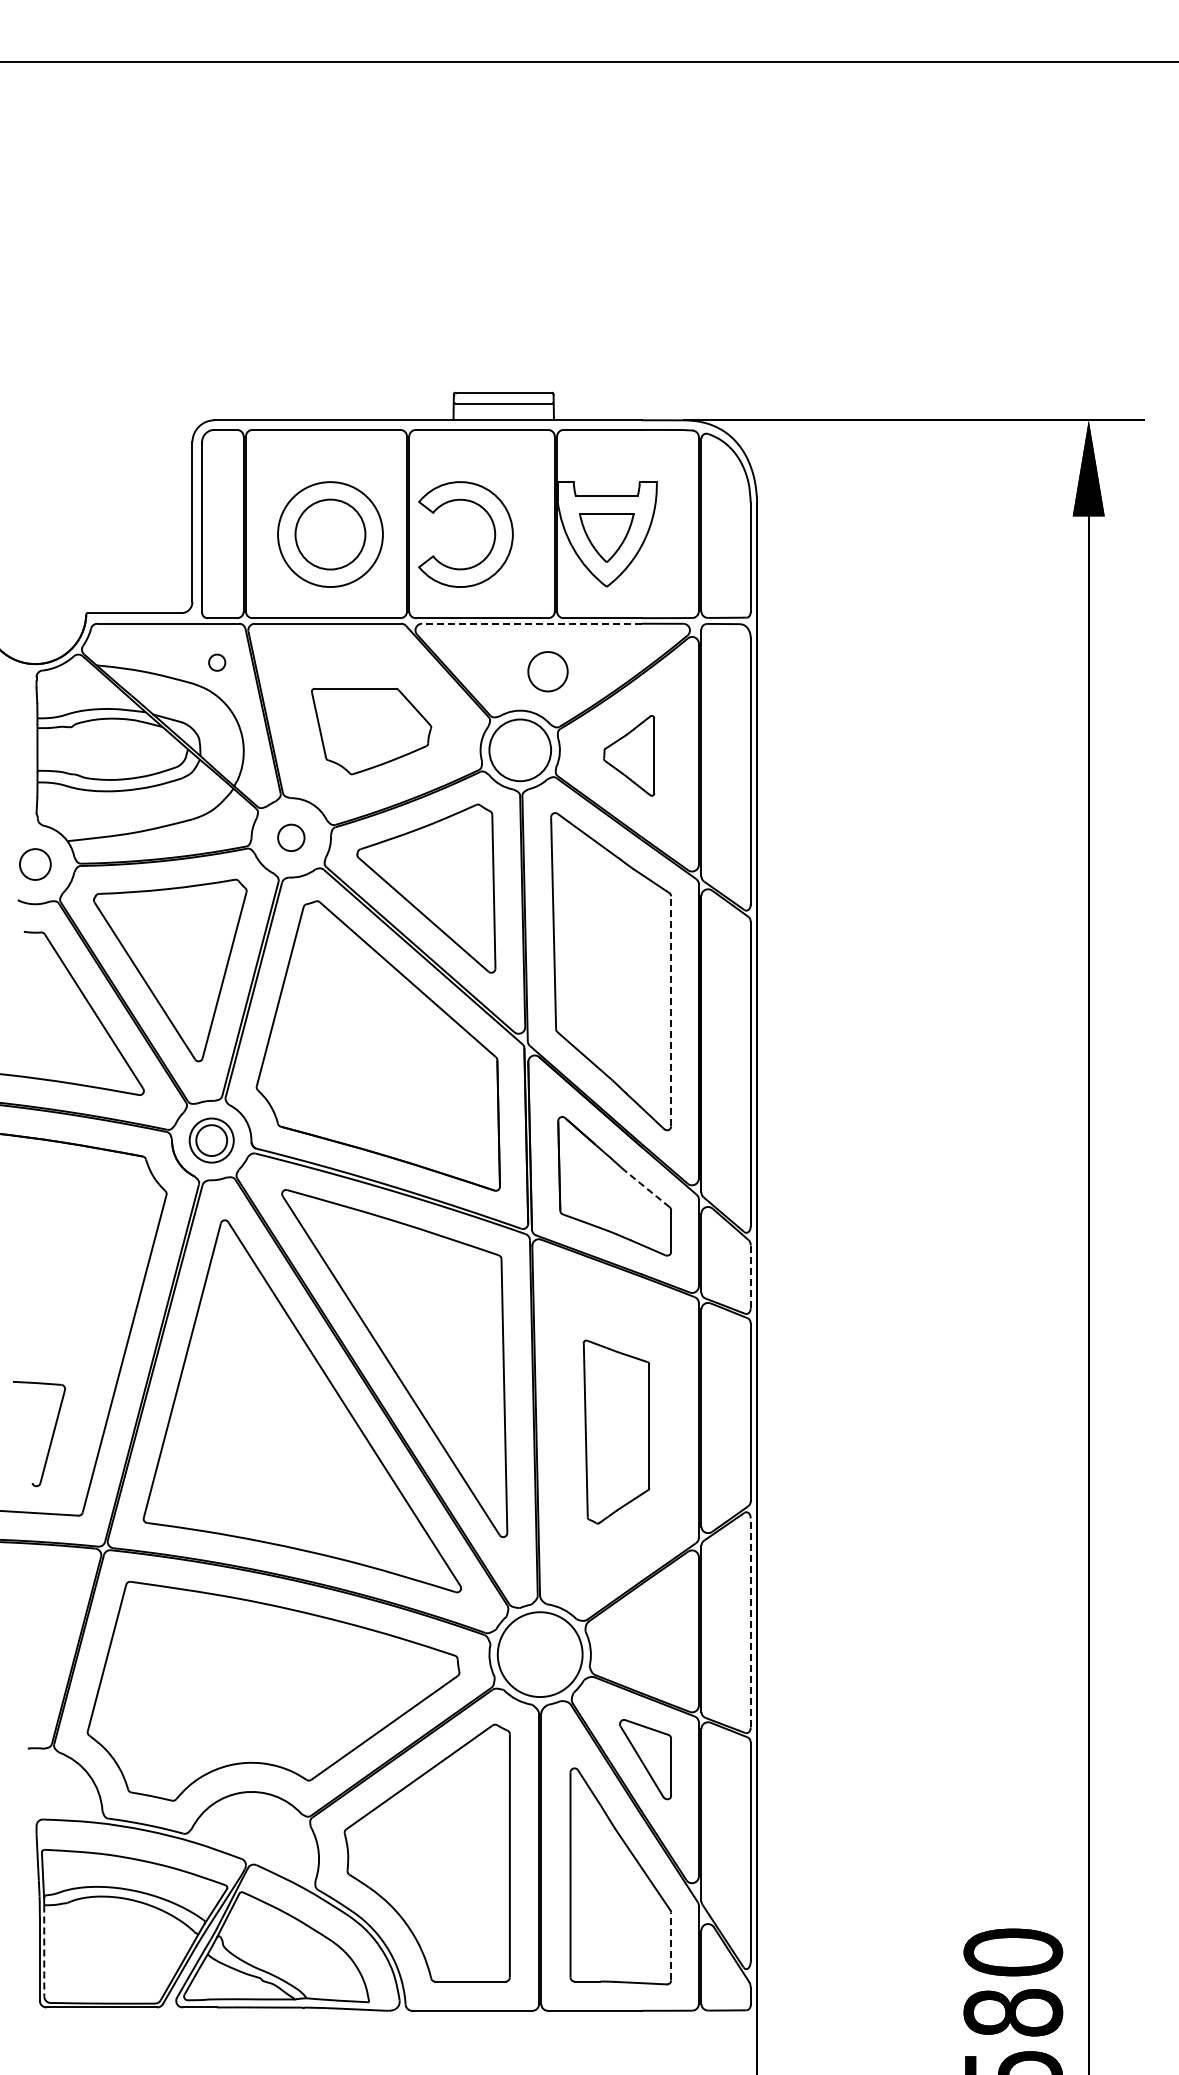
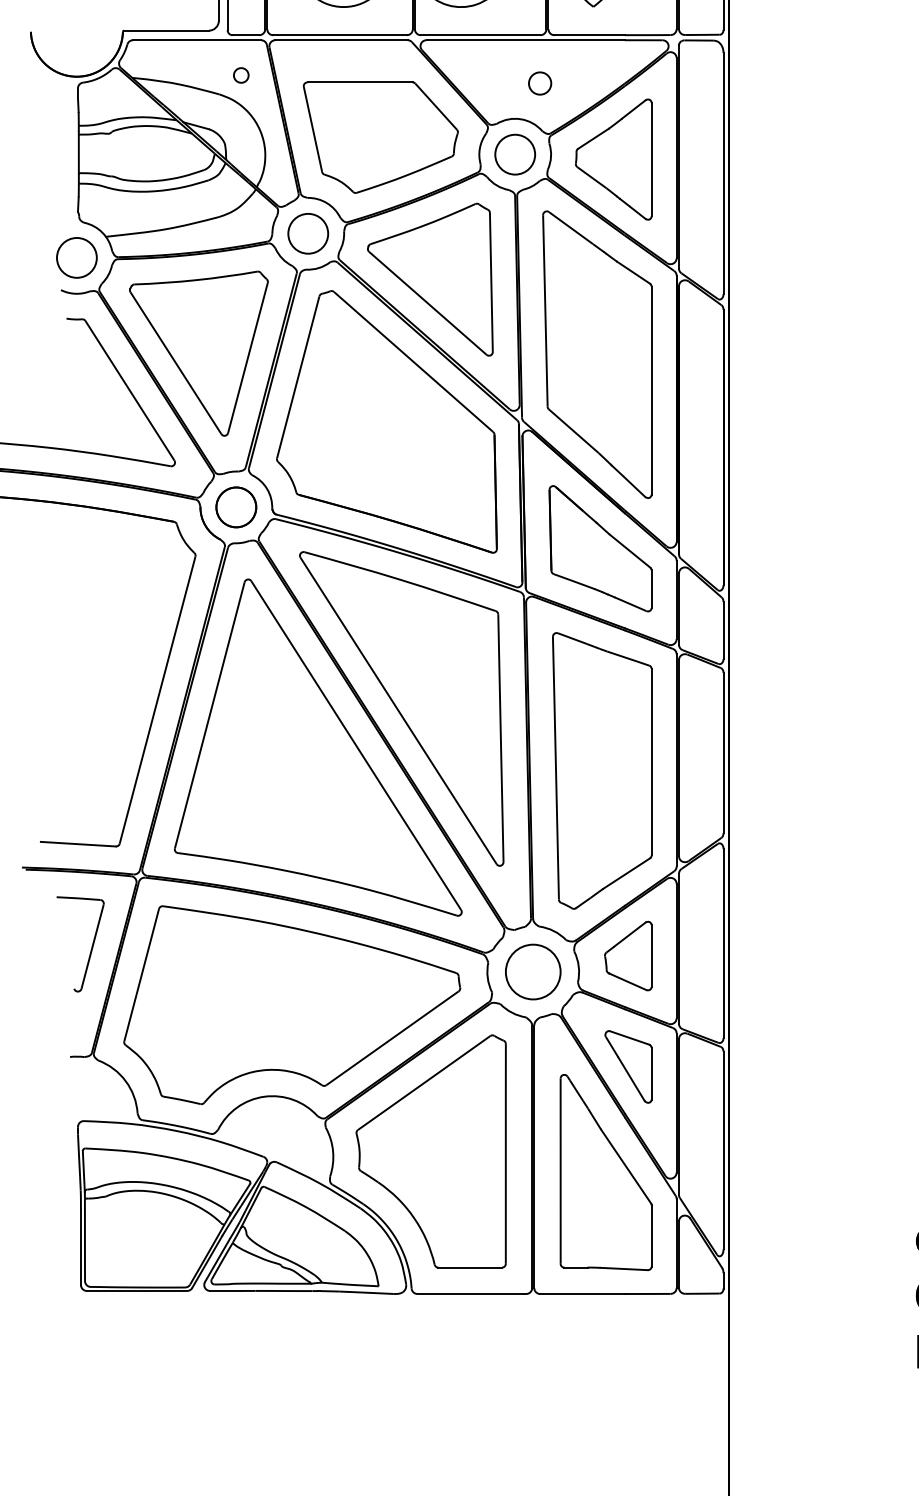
line: (531, 623) -> (525, 40), dashed -> solid
part: (547, 671) -> (539, 83), size x0.62
part: (371, 731) -> (380, 137), size x1.43
circle: (520, 750) -> (515, 154), size x0.71
part: (628, 755) -> (613, 159), size x1.67
circle: (291, 837) -> (308, 233), size x1.67
circle: (35, 864) -> (77, 257), size x1.43
line: (671, 1010) -> (651, 389), dashed -> solid
circle: (211, 1140) -> (236, 507), size x1.43
line: (647, 1188) -> (630, 550), dashed -> solid
line: (750, 1276) -> (723, 630), dashed -> solid
part: (616, 1431) -> (602, 770), size x1.67
part: (51, 1436) -> (91, 946), moved
line: (750, 1622) -> (723, 943), dashed -> solid
part: (644, 1636) -> (627, 955), added
circle: (539, 1654) -> (532, 971), size x0.71
line: (671, 1946) -> (651, 1235), dashed -> solid
line: (44, 1951) -> (85, 1240), dashed -> solid

